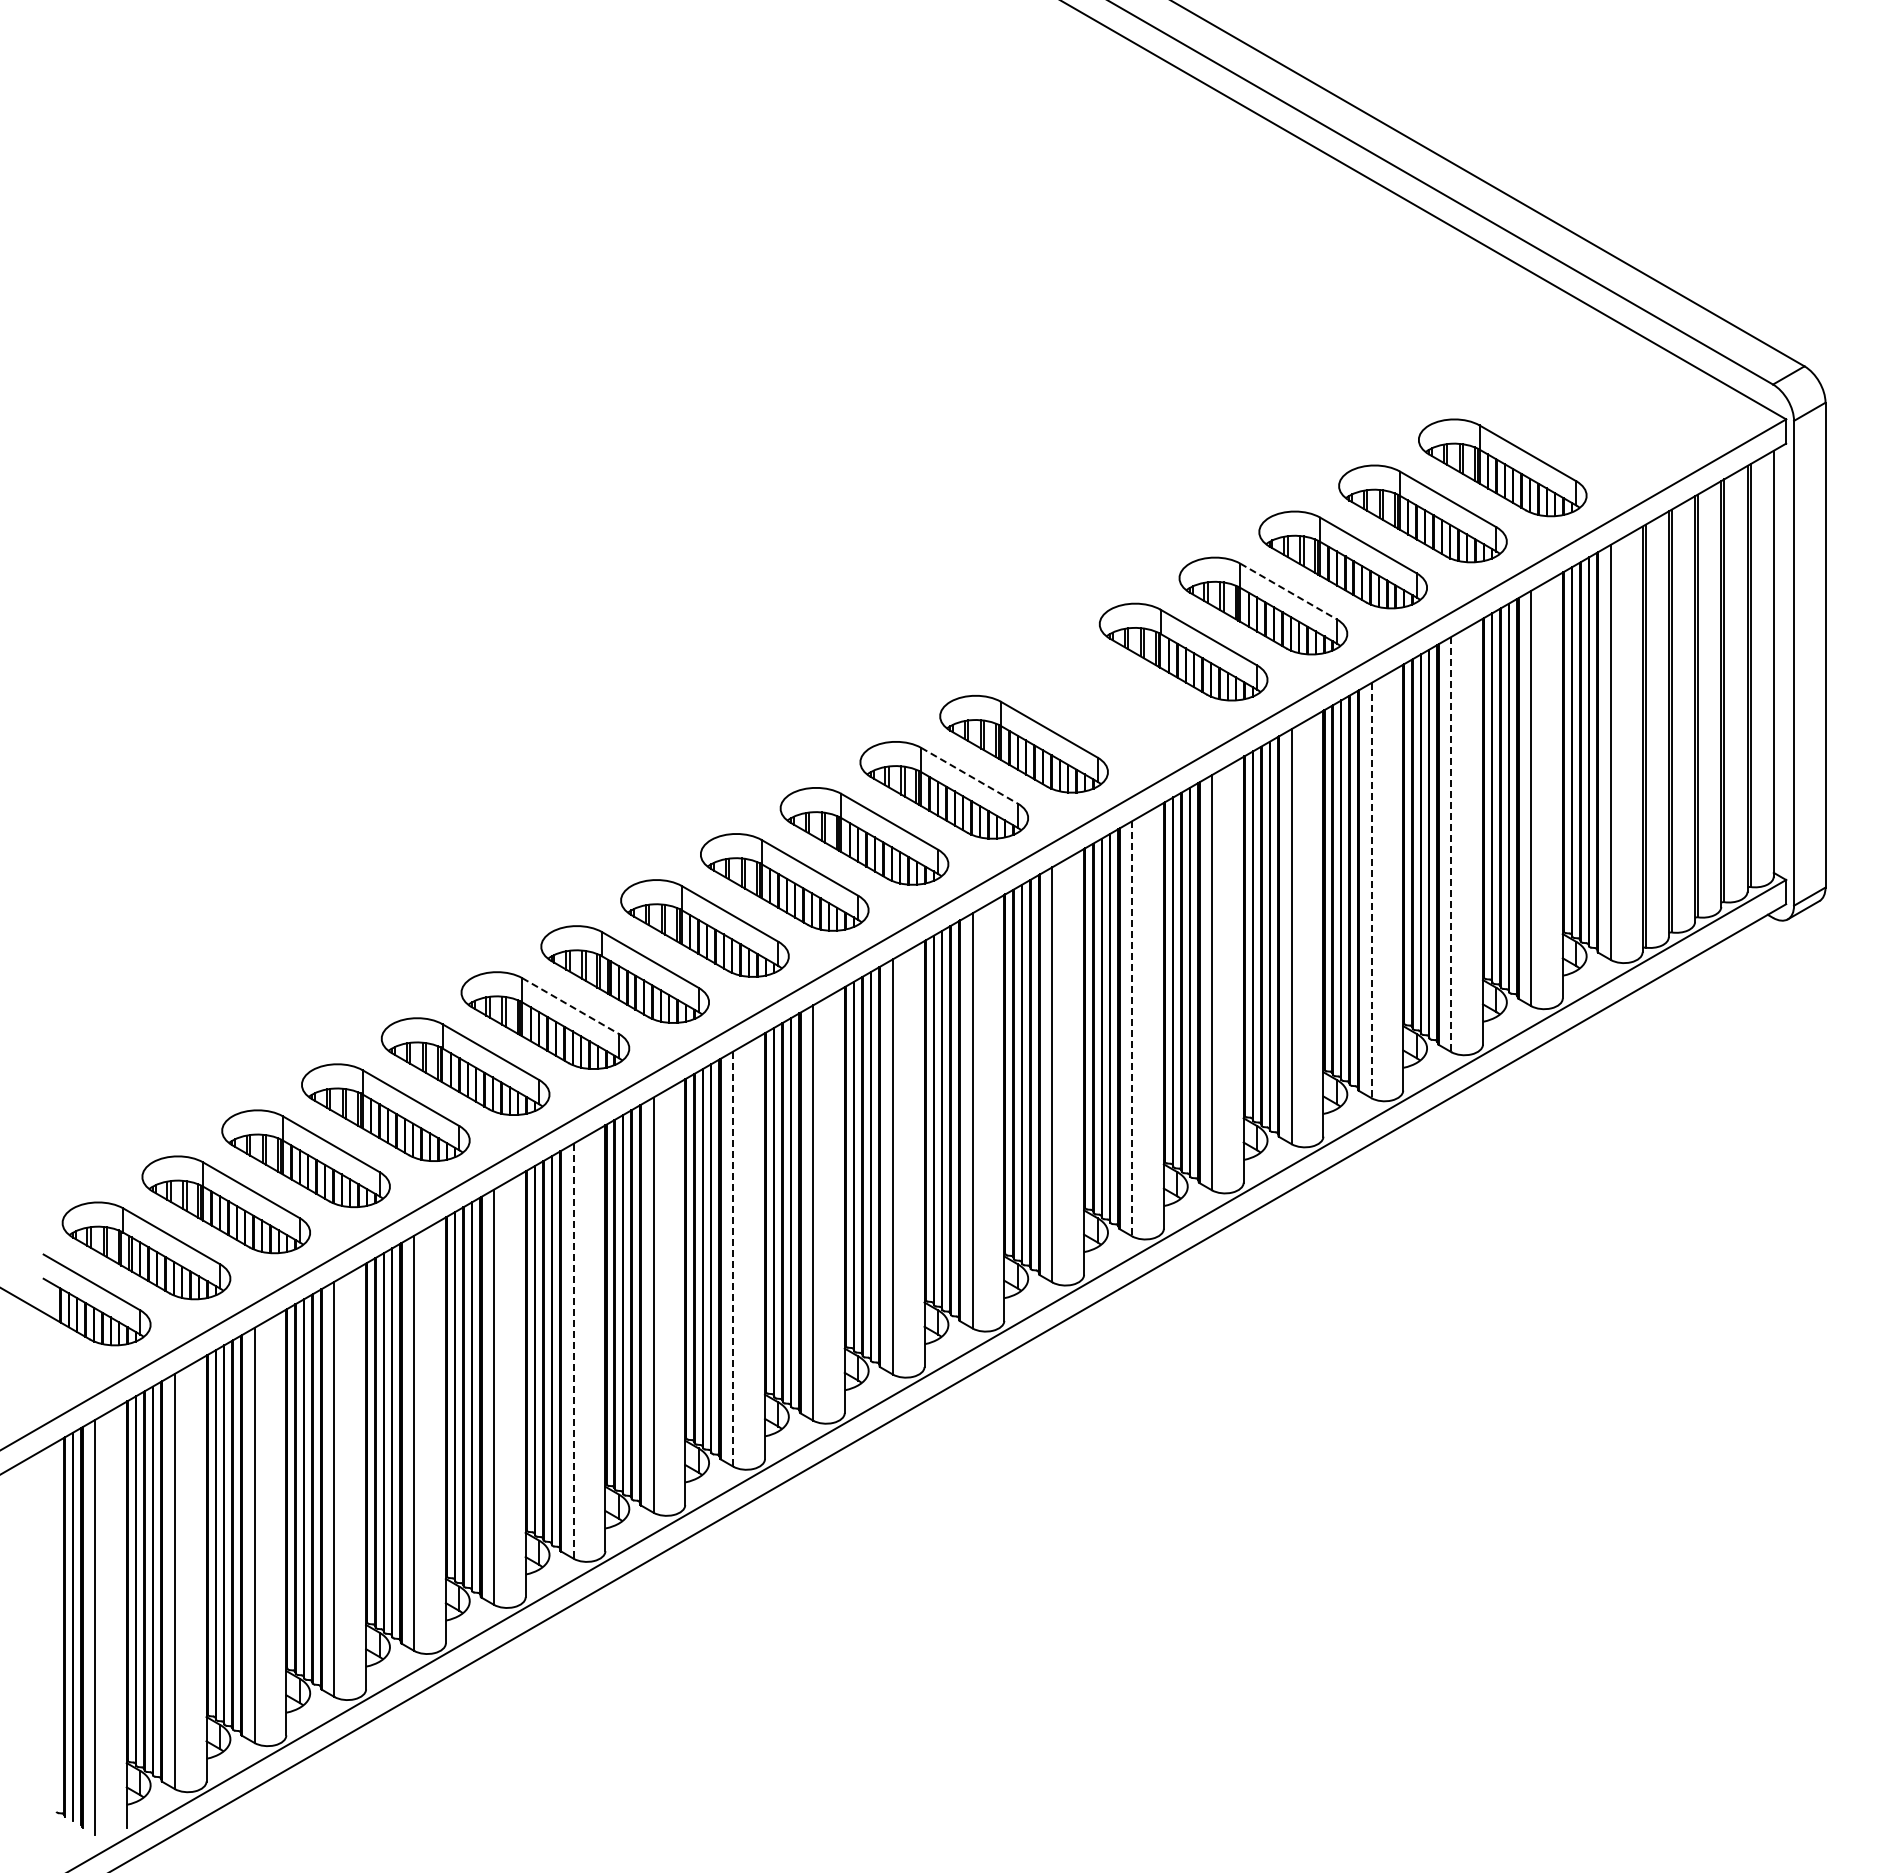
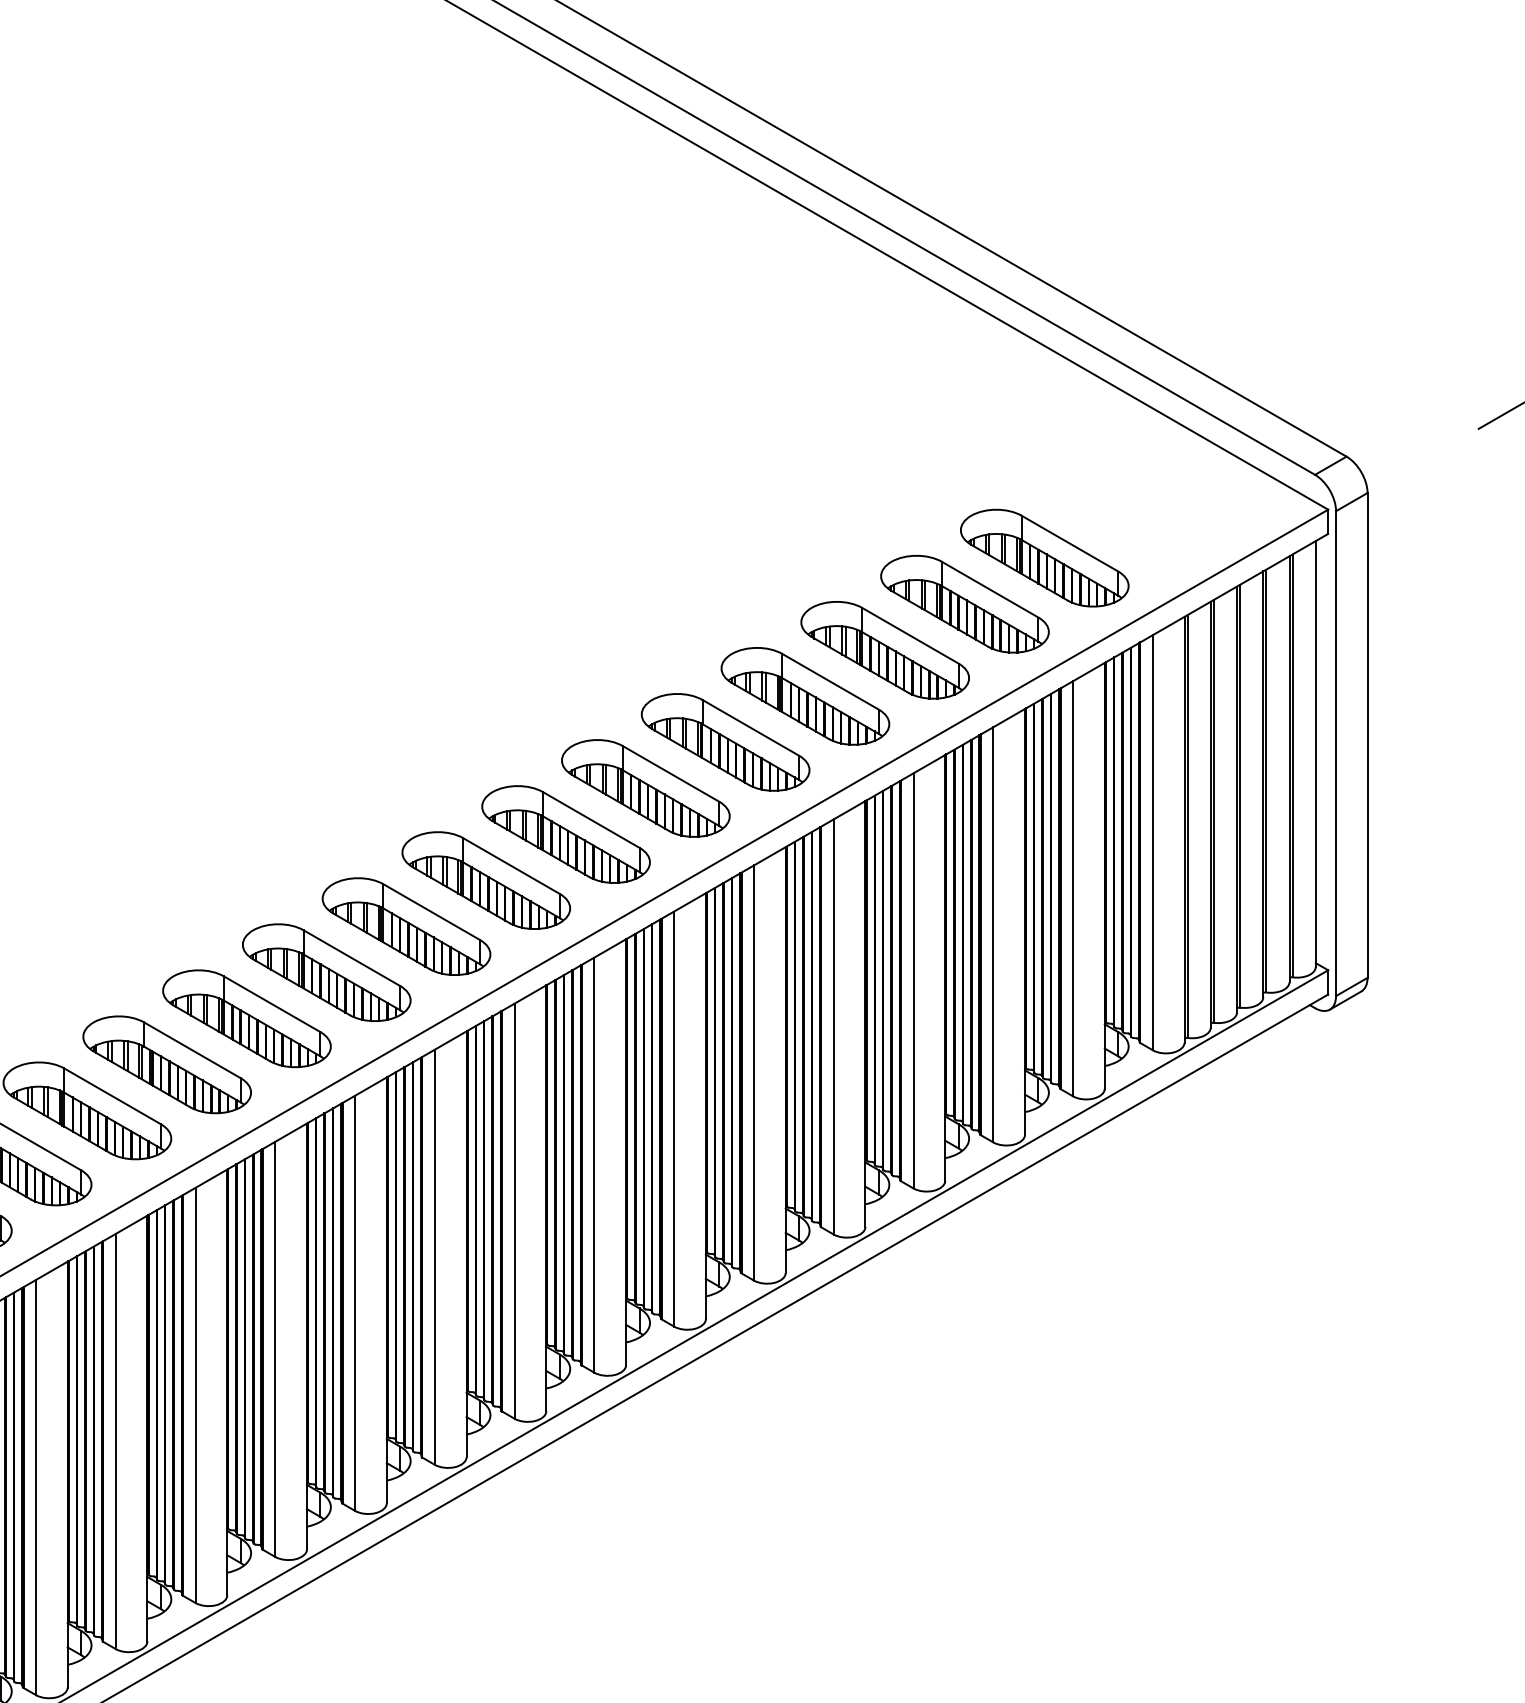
line: (1288, 591) -> (830, 681), dashed -> solid
part: (1103, 697) -> (645, 787), added
line: (969, 775) -> (511, 865), dashed -> solid
line: (1451, 844) -> (993, 934), dashed -> solid
line: (1371, 890) -> (913, 980), dashed -> solid
line: (570, 1006) -> (112, 1096), dashed -> solid
line: (1132, 1028) -> (674, 1118), dashed -> solid
line: (733, 1259) -> (275, 1349), dashed -> solid
line: (573, 1351) -> (115, 1441), dashed -> solid

